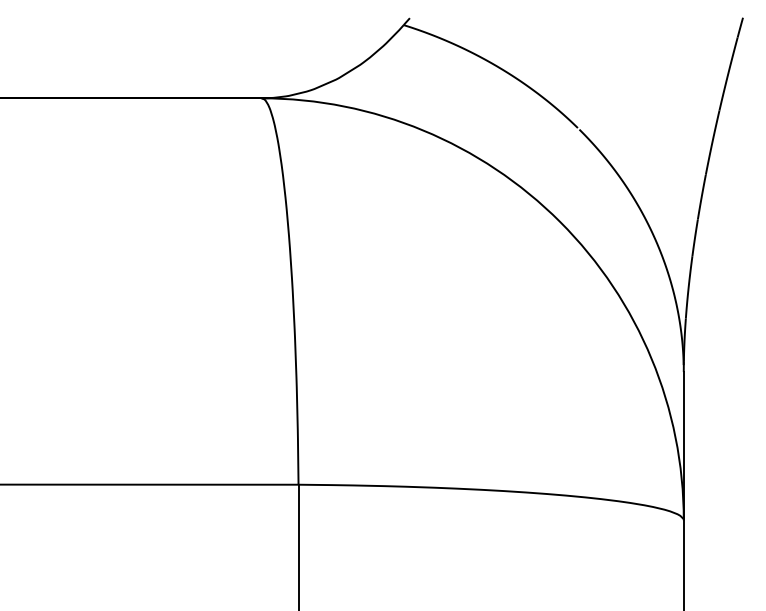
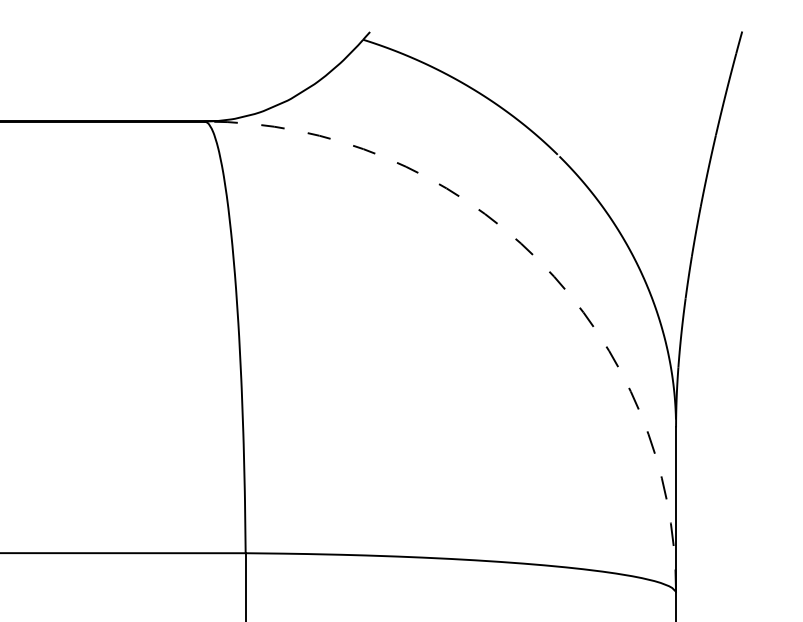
arc: (560, 221) -> (538, 259), solid -> dashed

